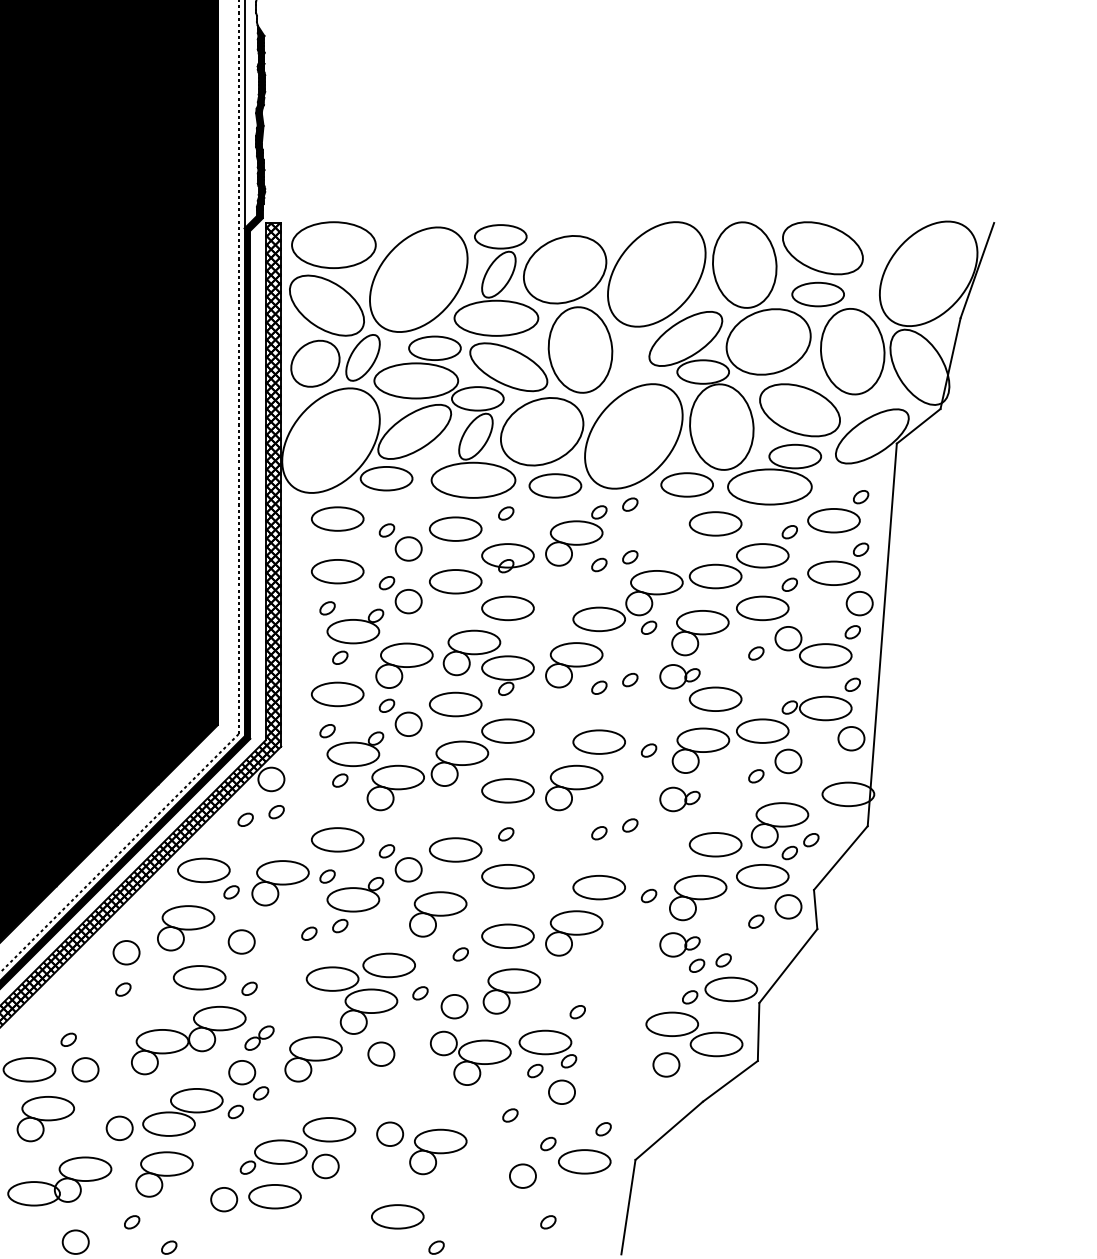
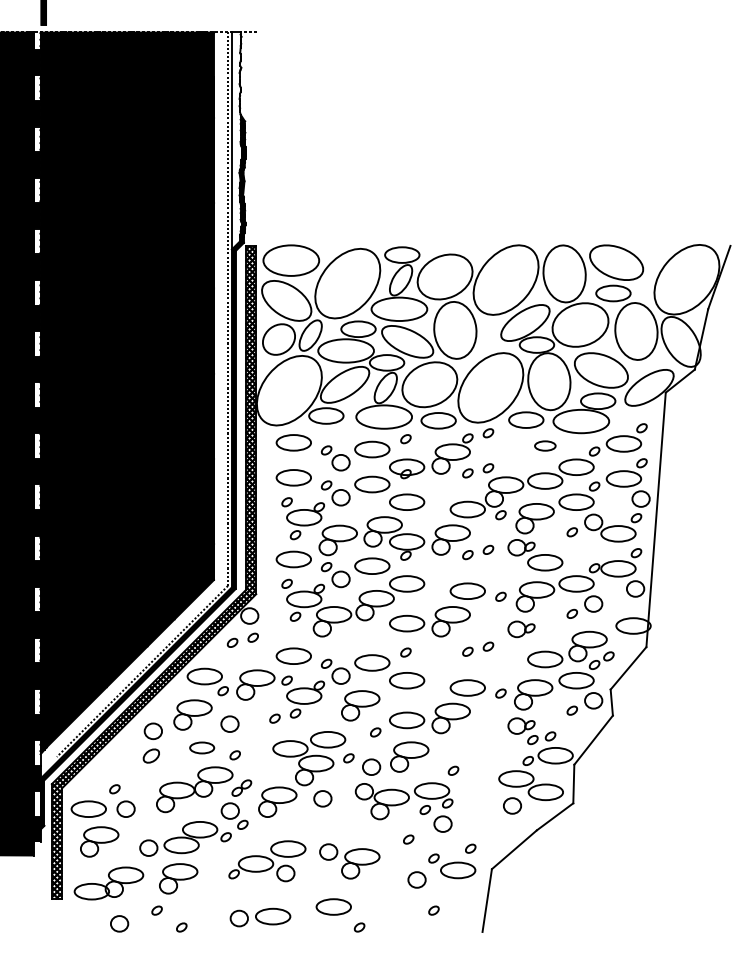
part: (716, 523) -> (545, 445), size x0.6
part: (200, 977) -> (202, 747), size x0.7
part: (122, 989) -> (150, 755), size x1.6
part: (256, 1198) -> (260, 917), moved

